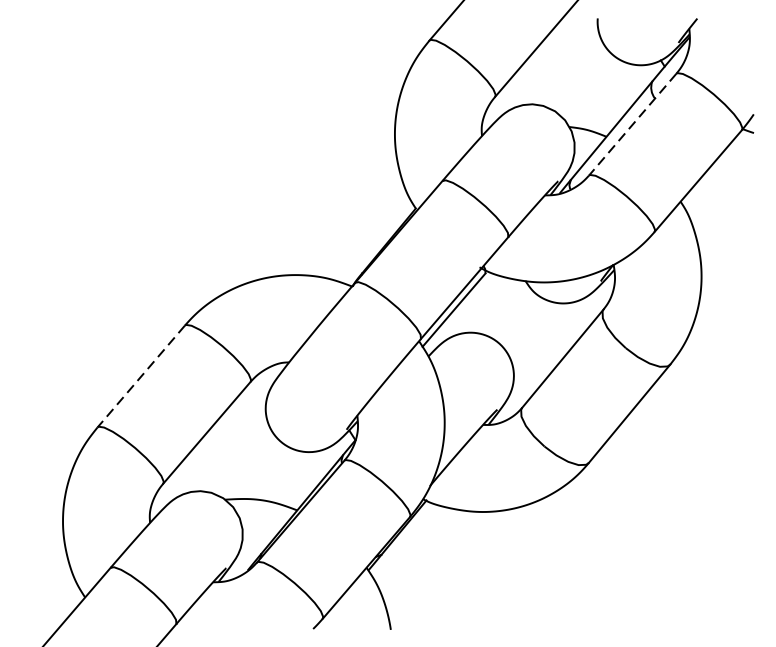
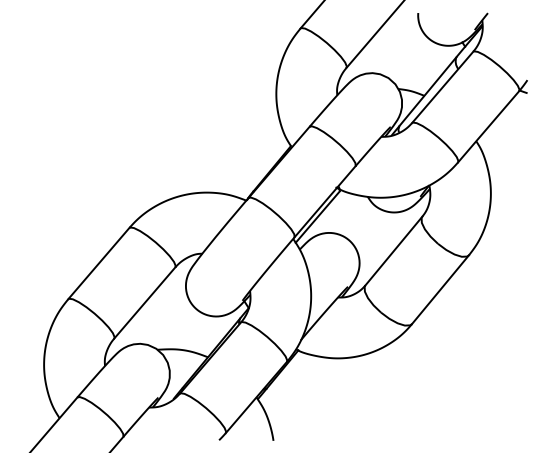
line: (632, 124) -> (442, 87), dashed -> solid
line: (140, 376) -> (98, 263), dashed -> solid

